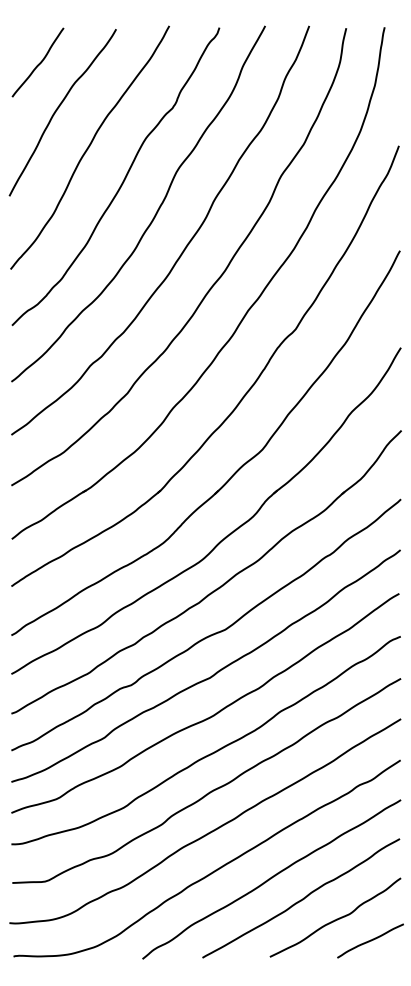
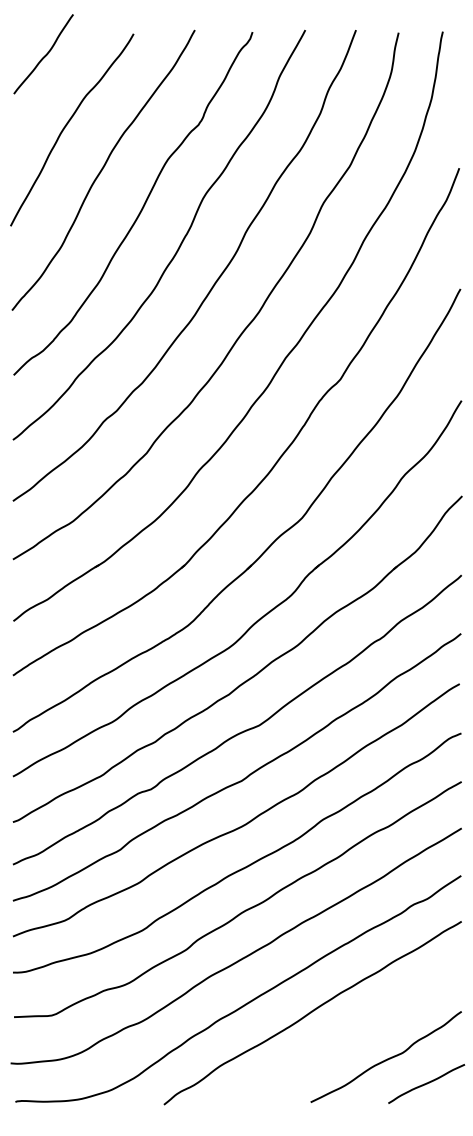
curve: (38, 63) -> (44, 55), moved
curve: (301, 898) -> (347, 1035), removed

